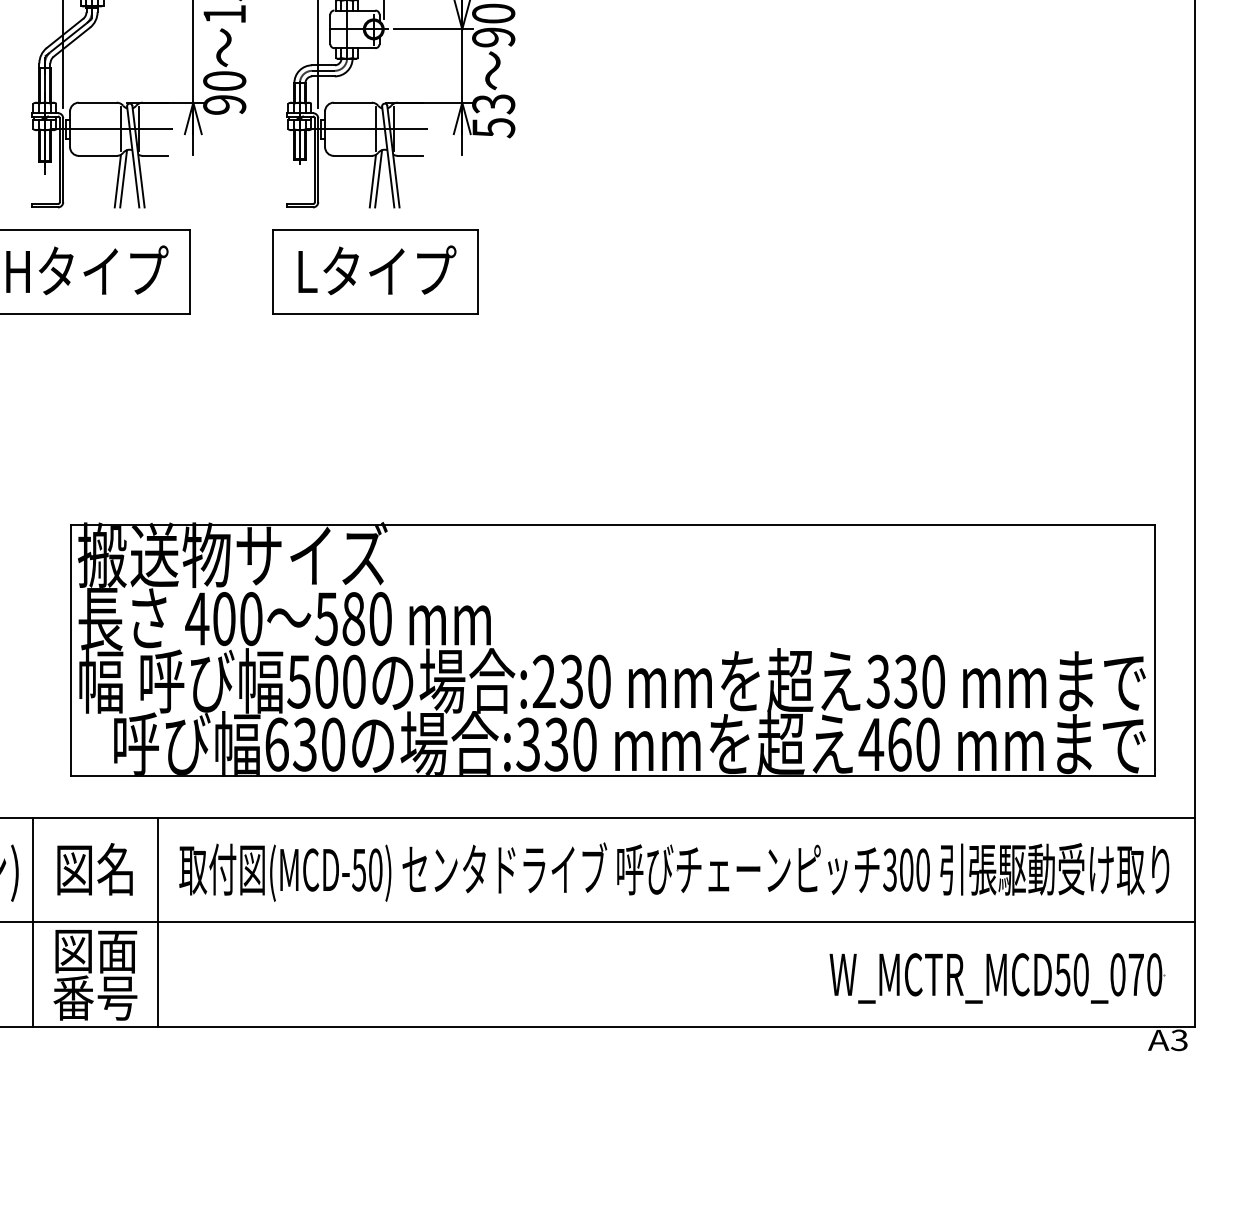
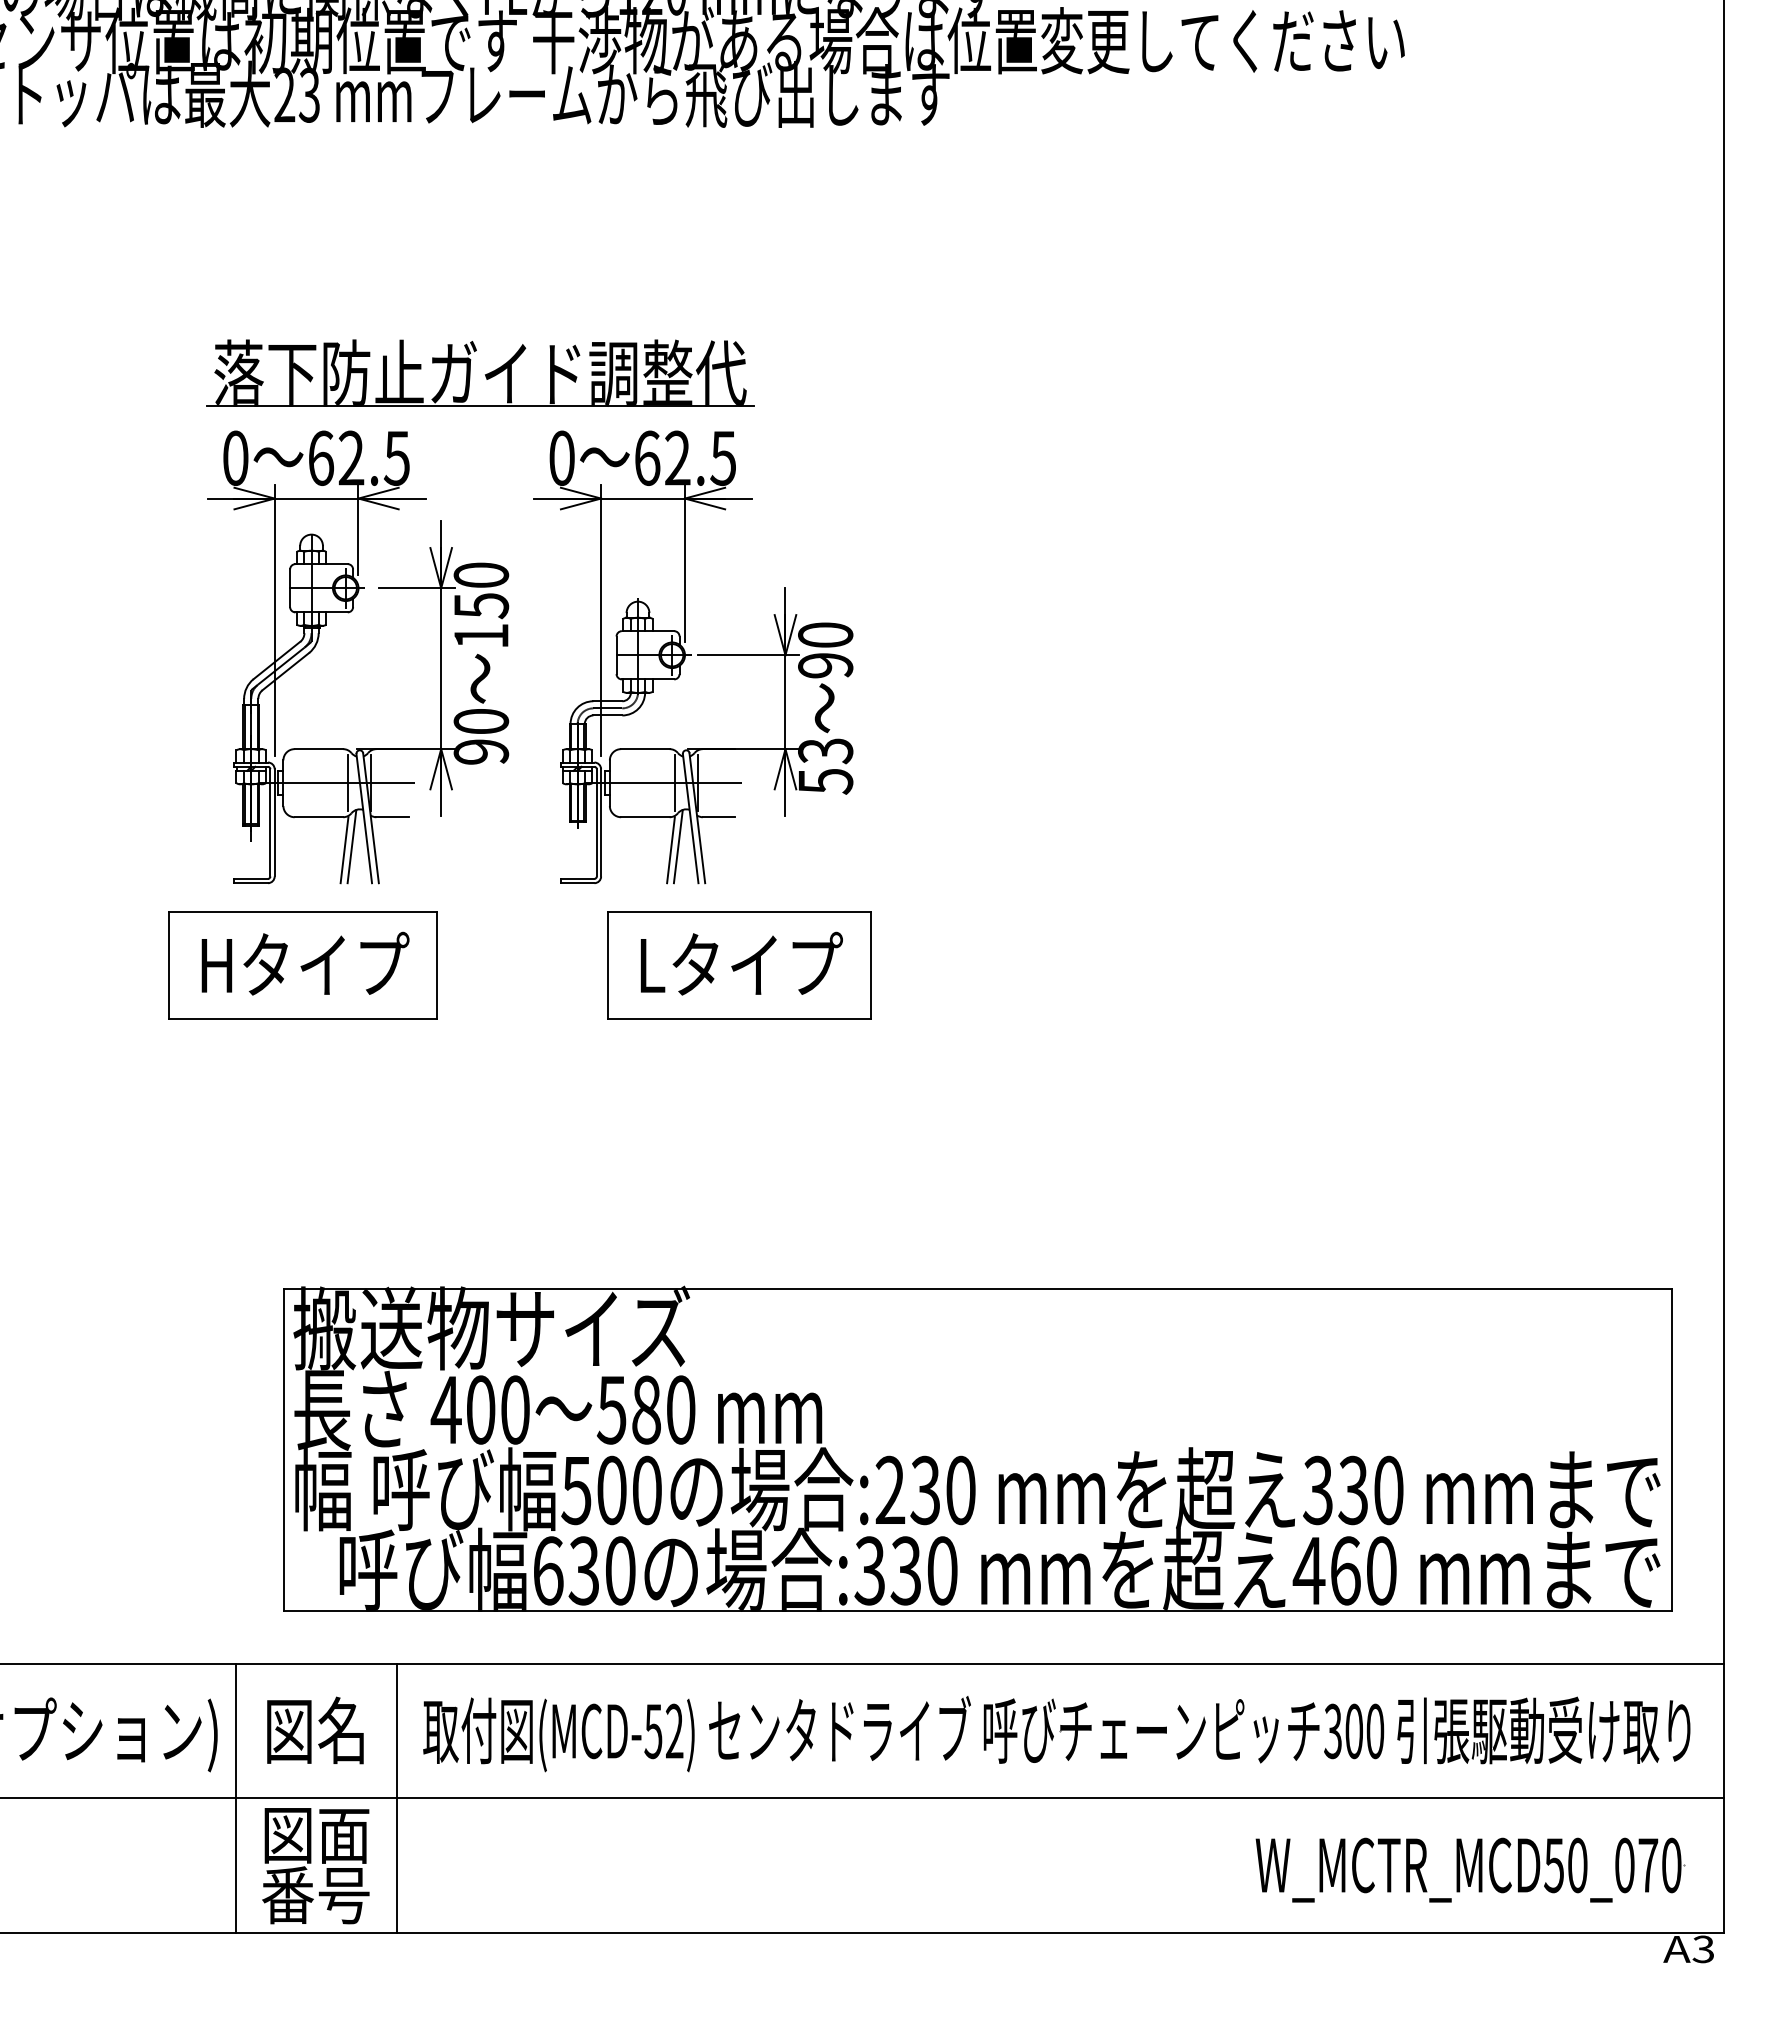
part: (375, 271) -> (739, 965), moved
text: (375, 870) -> (674, 1731), (MCD-50) -> (MCD-52)

